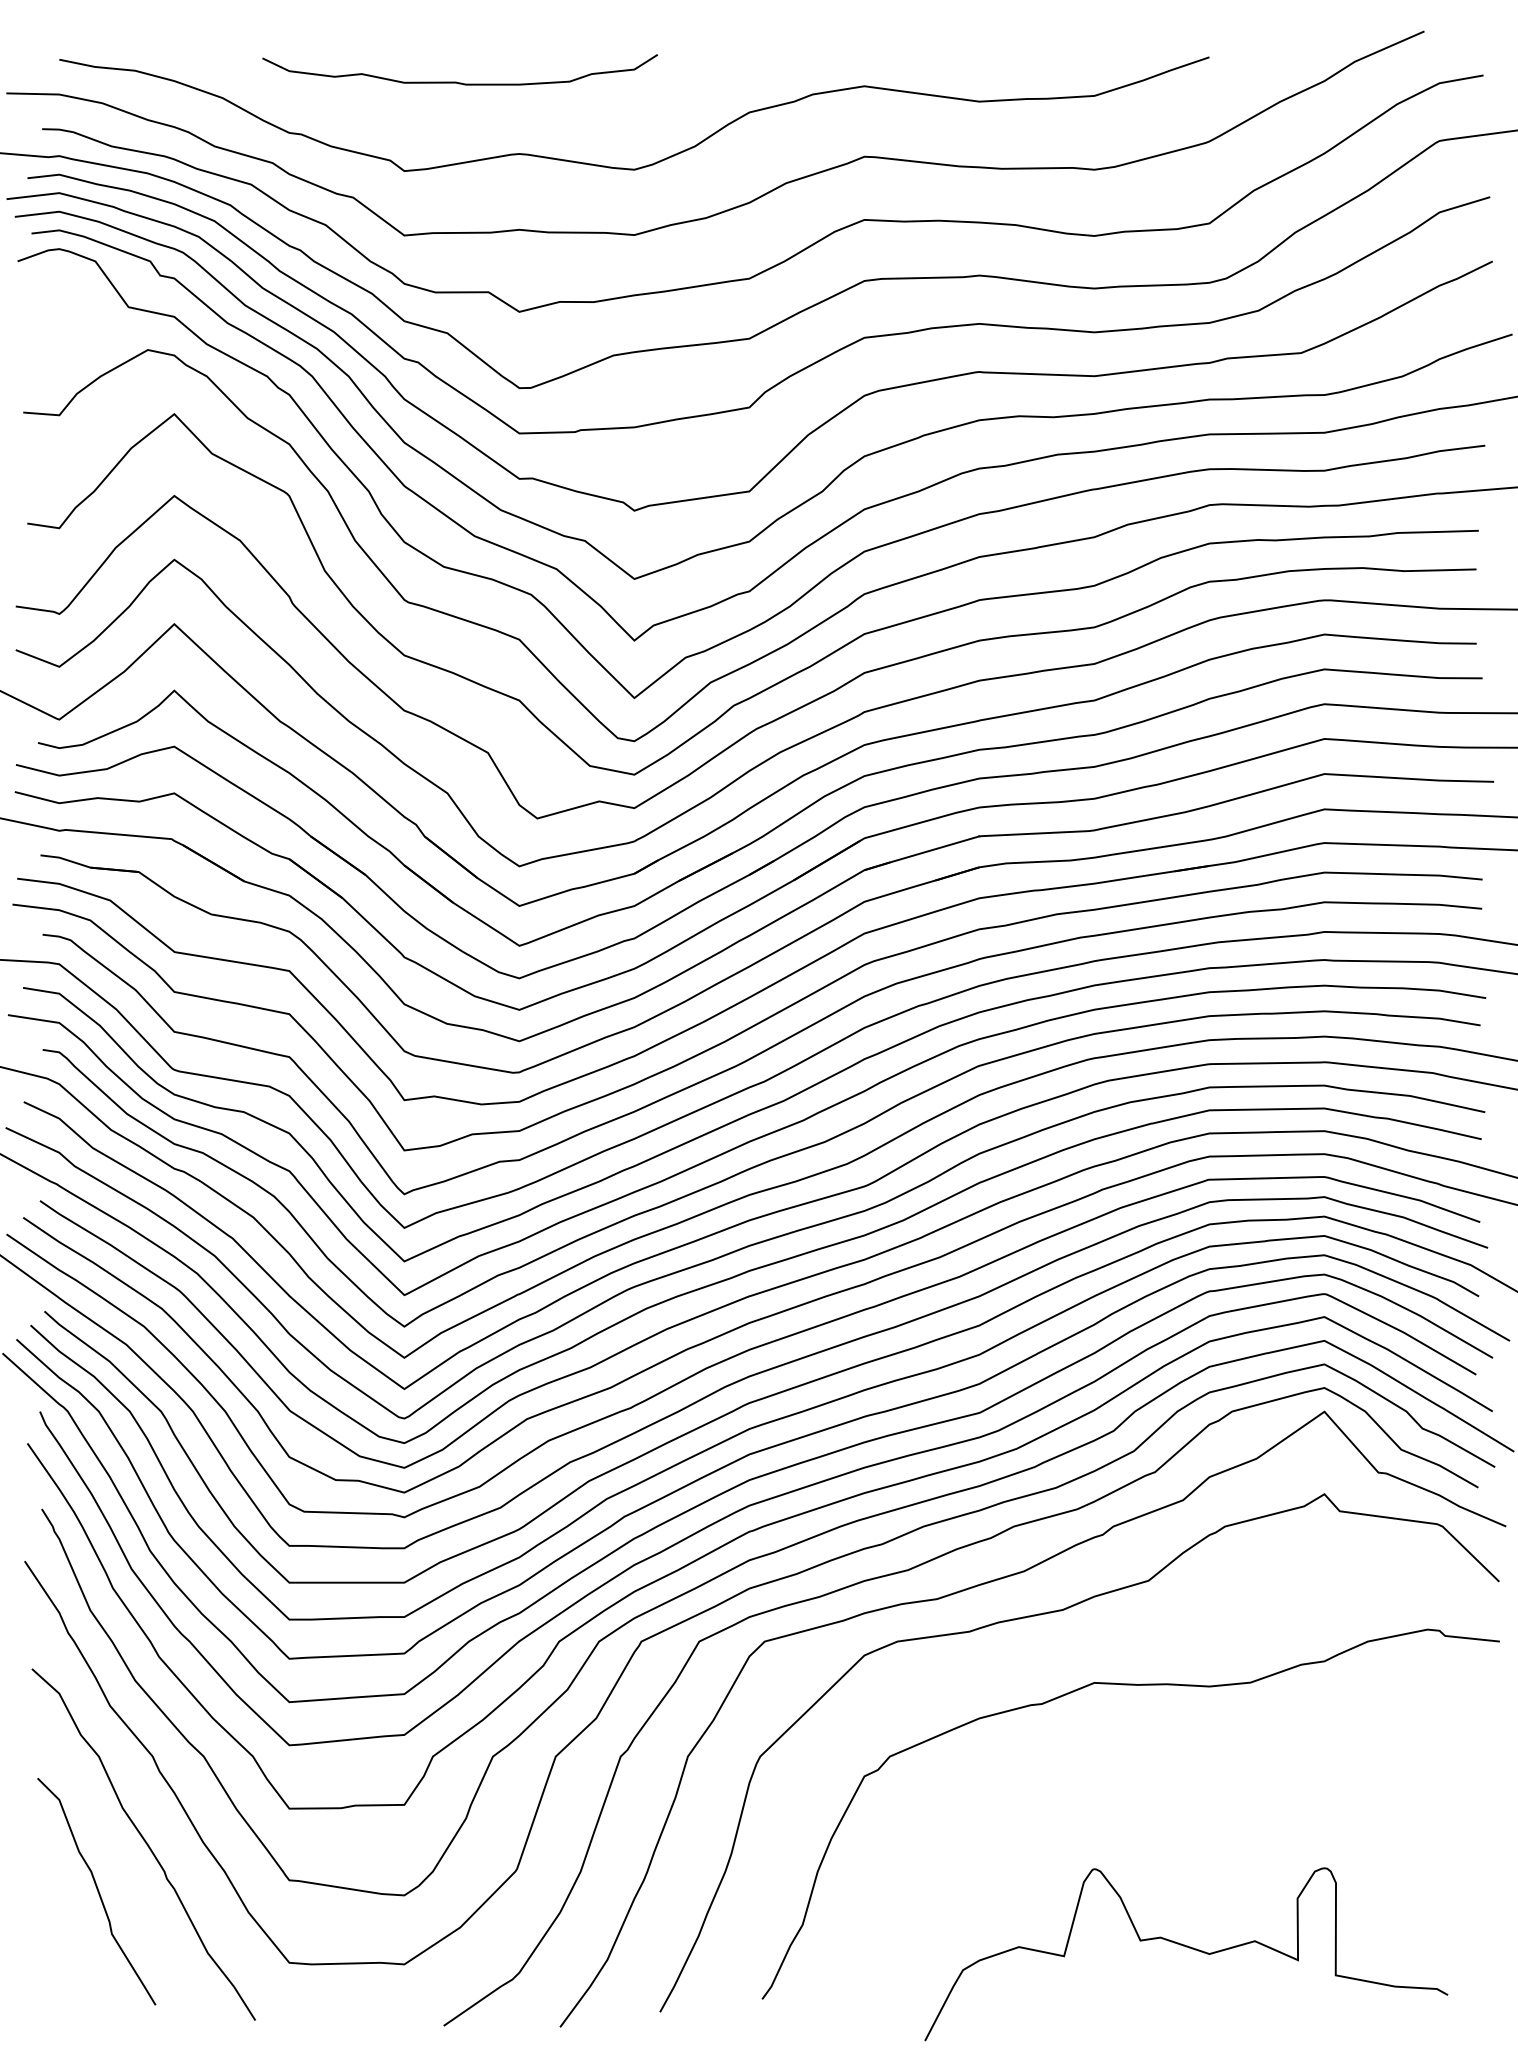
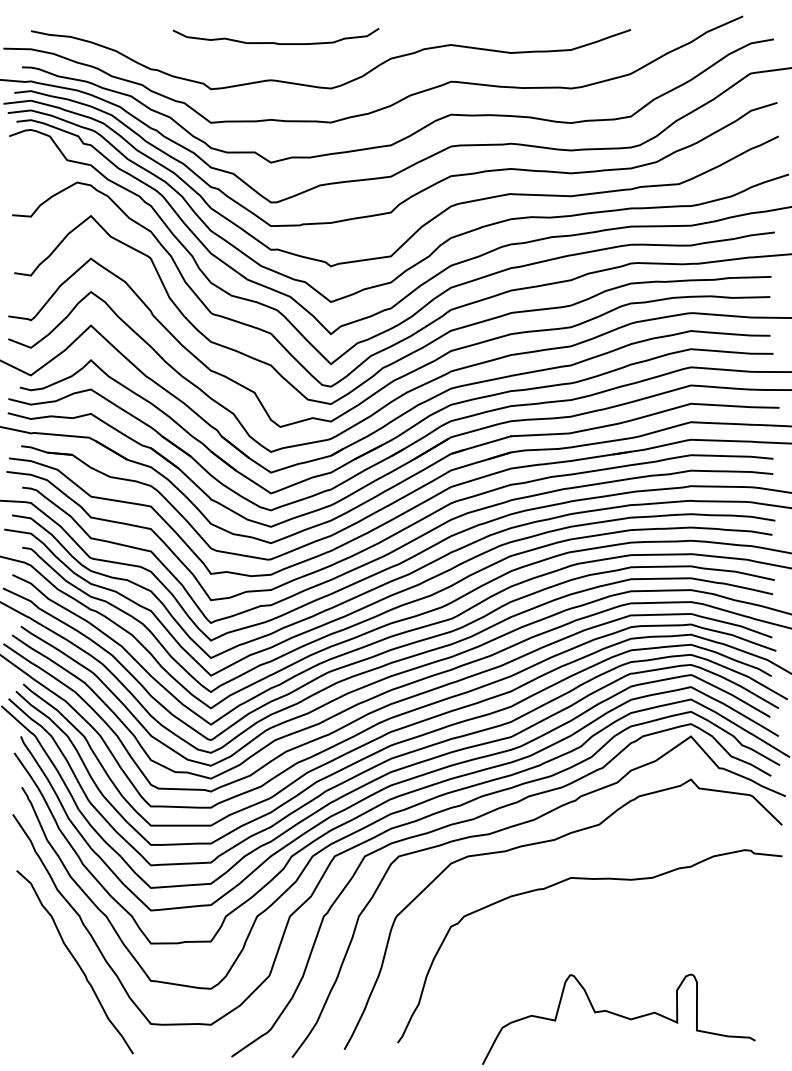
curve: (459, 81) -> (275, 42), moved
curve: (96, 1890) -> (50, 986), removed

